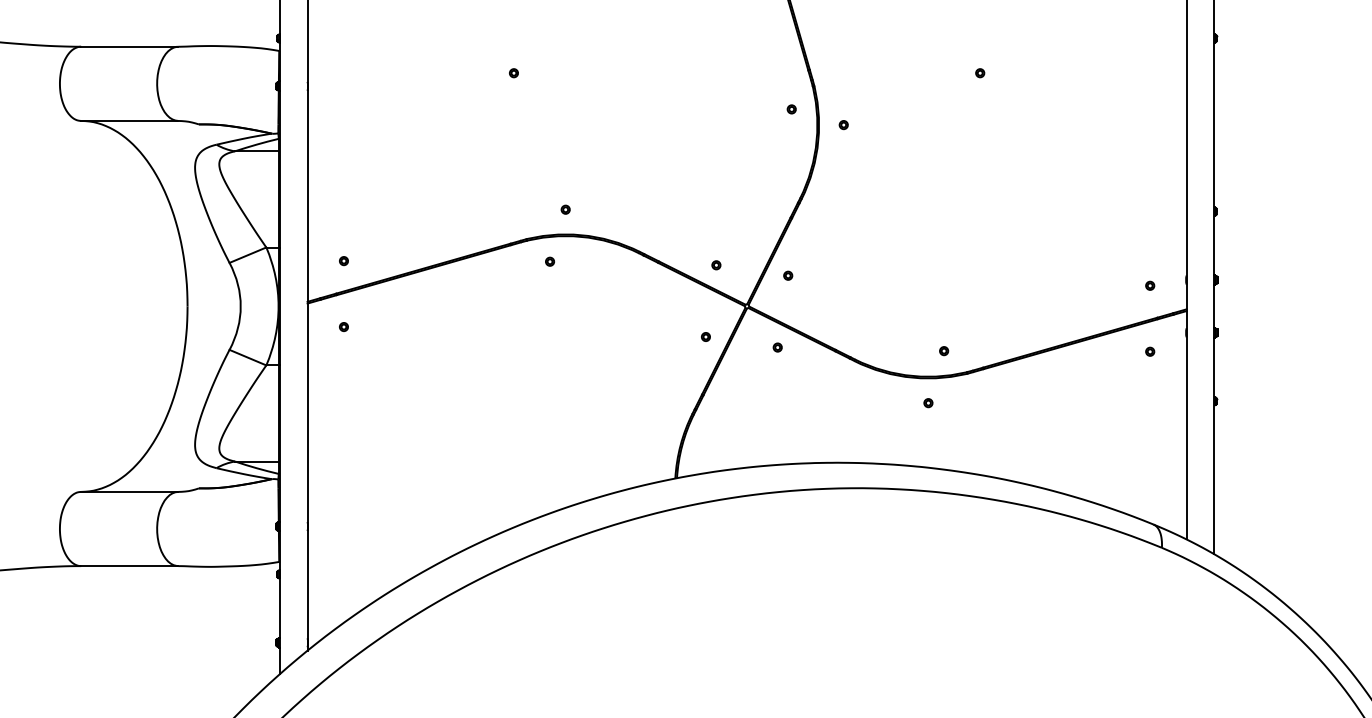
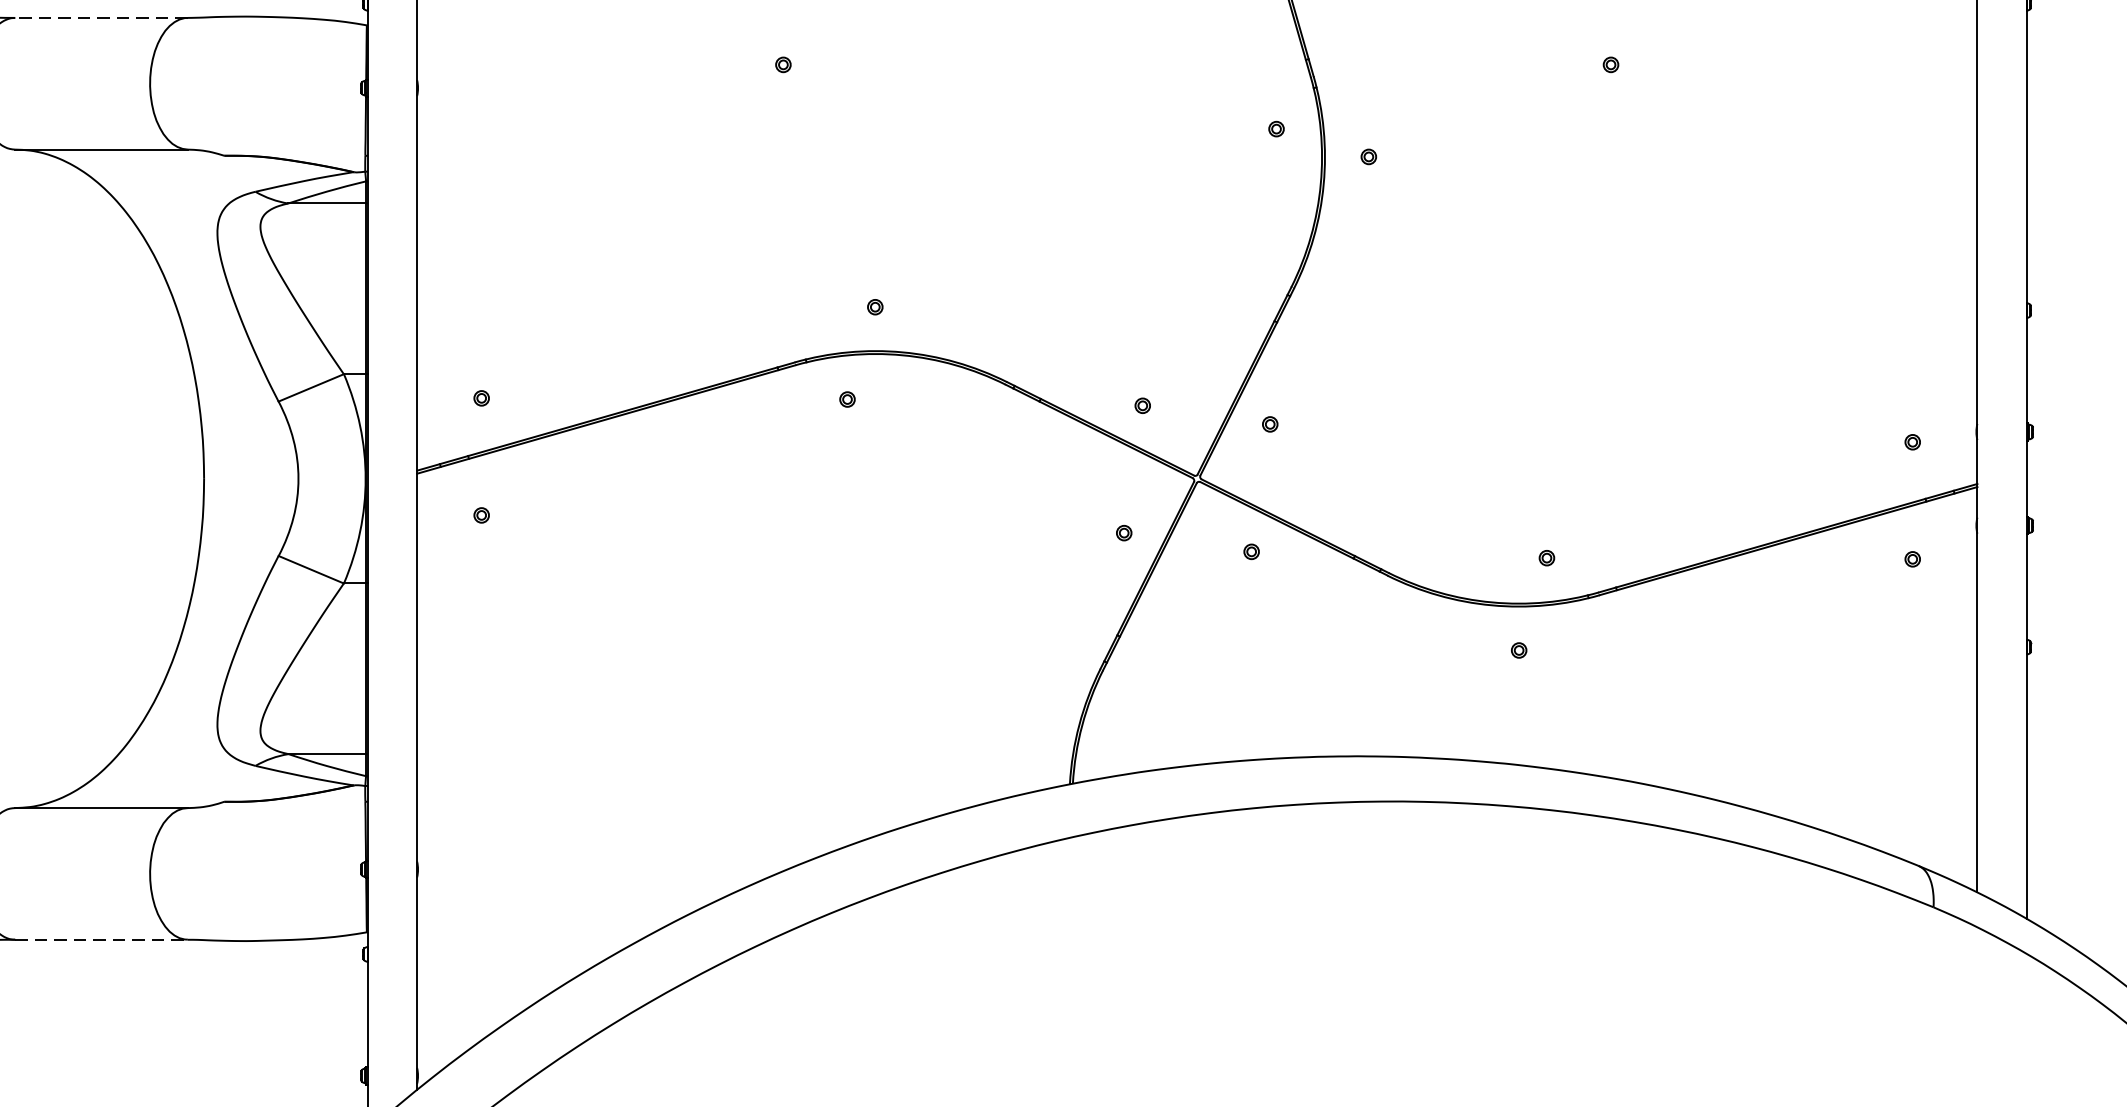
line: (129, 46) -> (101, 17), solid -> dashed
line: (129, 566) -> (101, 940), solid -> dashed

